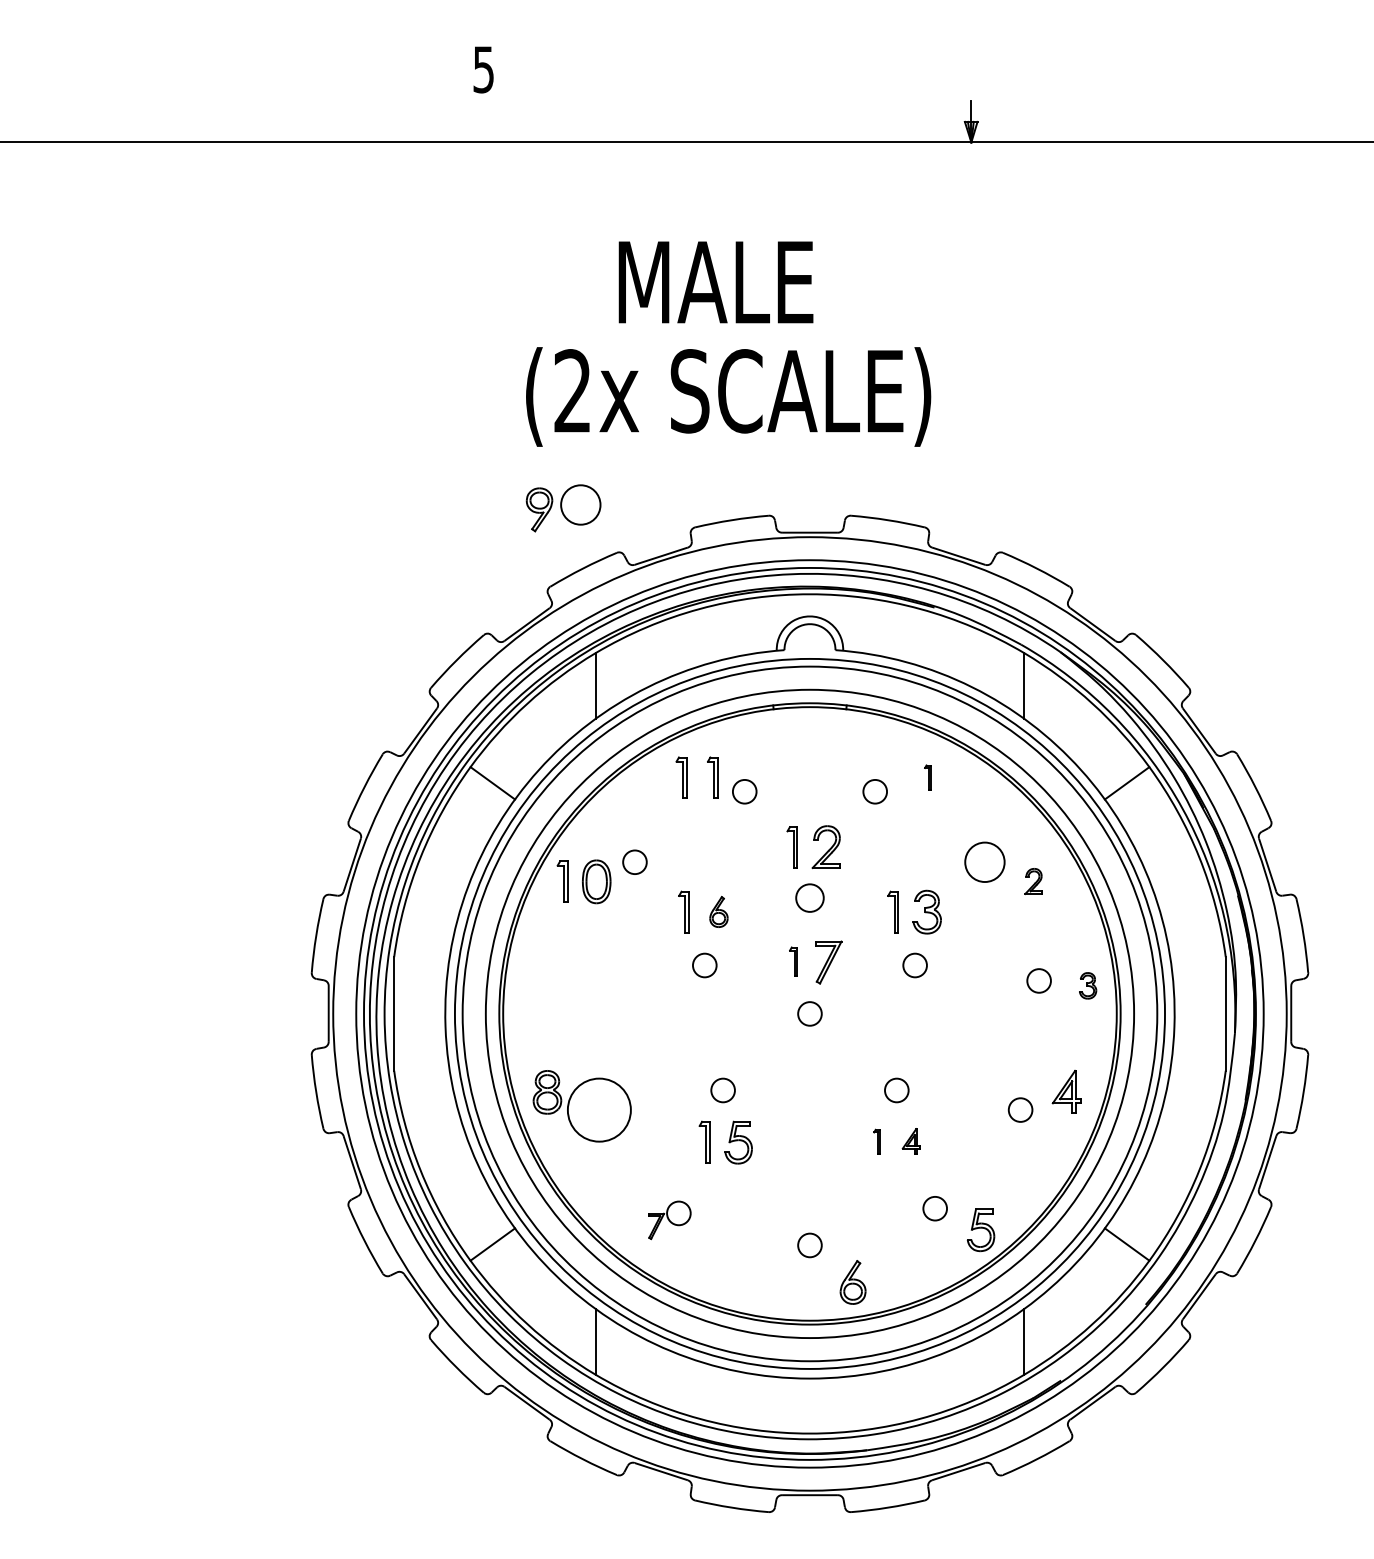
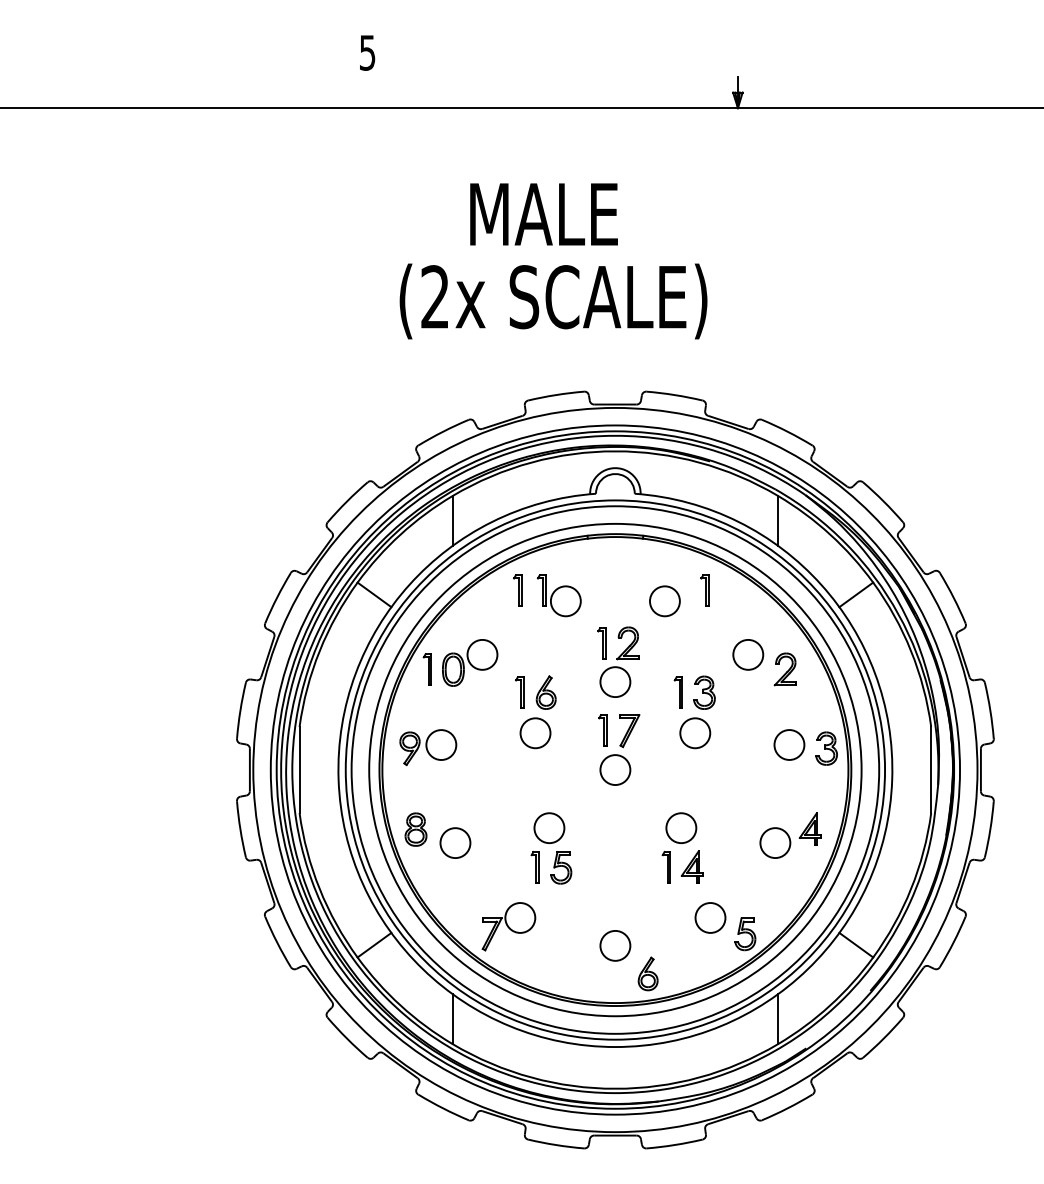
part: (563, 508) -> (428, 747), moved
part: (927, 777) -> (704, 590), size x1.67
circle: (744, 791) -> (565, 601), size x1.67
circle: (874, 791) -> (664, 601), size x1.67
circle: (634, 862) -> (482, 655), size x1.67
part: (1033, 881) -> (785, 669), size x1.67
circle: (809, 897) -> (615, 681), size x1.43
part: (718, 911) -> (545, 692), size x1.43
part: (793, 961) -> (602, 730), size x1.43
circle: (704, 965) -> (535, 733), size x1.67
circle: (914, 965) -> (694, 733), size x1.67
circle: (1038, 980) -> (788, 744), size x1.67
part: (1087, 985) -> (826, 748), size x1.67
circle: (809, 1013) -> (615, 769), size x1.67
circle: (722, 1090) -> (548, 828), size x1.67
circle: (896, 1090) -> (681, 828), size x1.67
circle: (599, 1109) -> (455, 842), size x0.62
circle: (1020, 1109) -> (775, 842), size x1.67
part: (876, 1141) -> (665, 866), size x1.67
part: (910, 1141) -> (691, 866), size x1.67
circle: (934, 1208) -> (709, 917), size x1.67
part: (669, 1220) -> (508, 926), size x1.67
circle: (809, 1245) -> (615, 945), size x1.67

